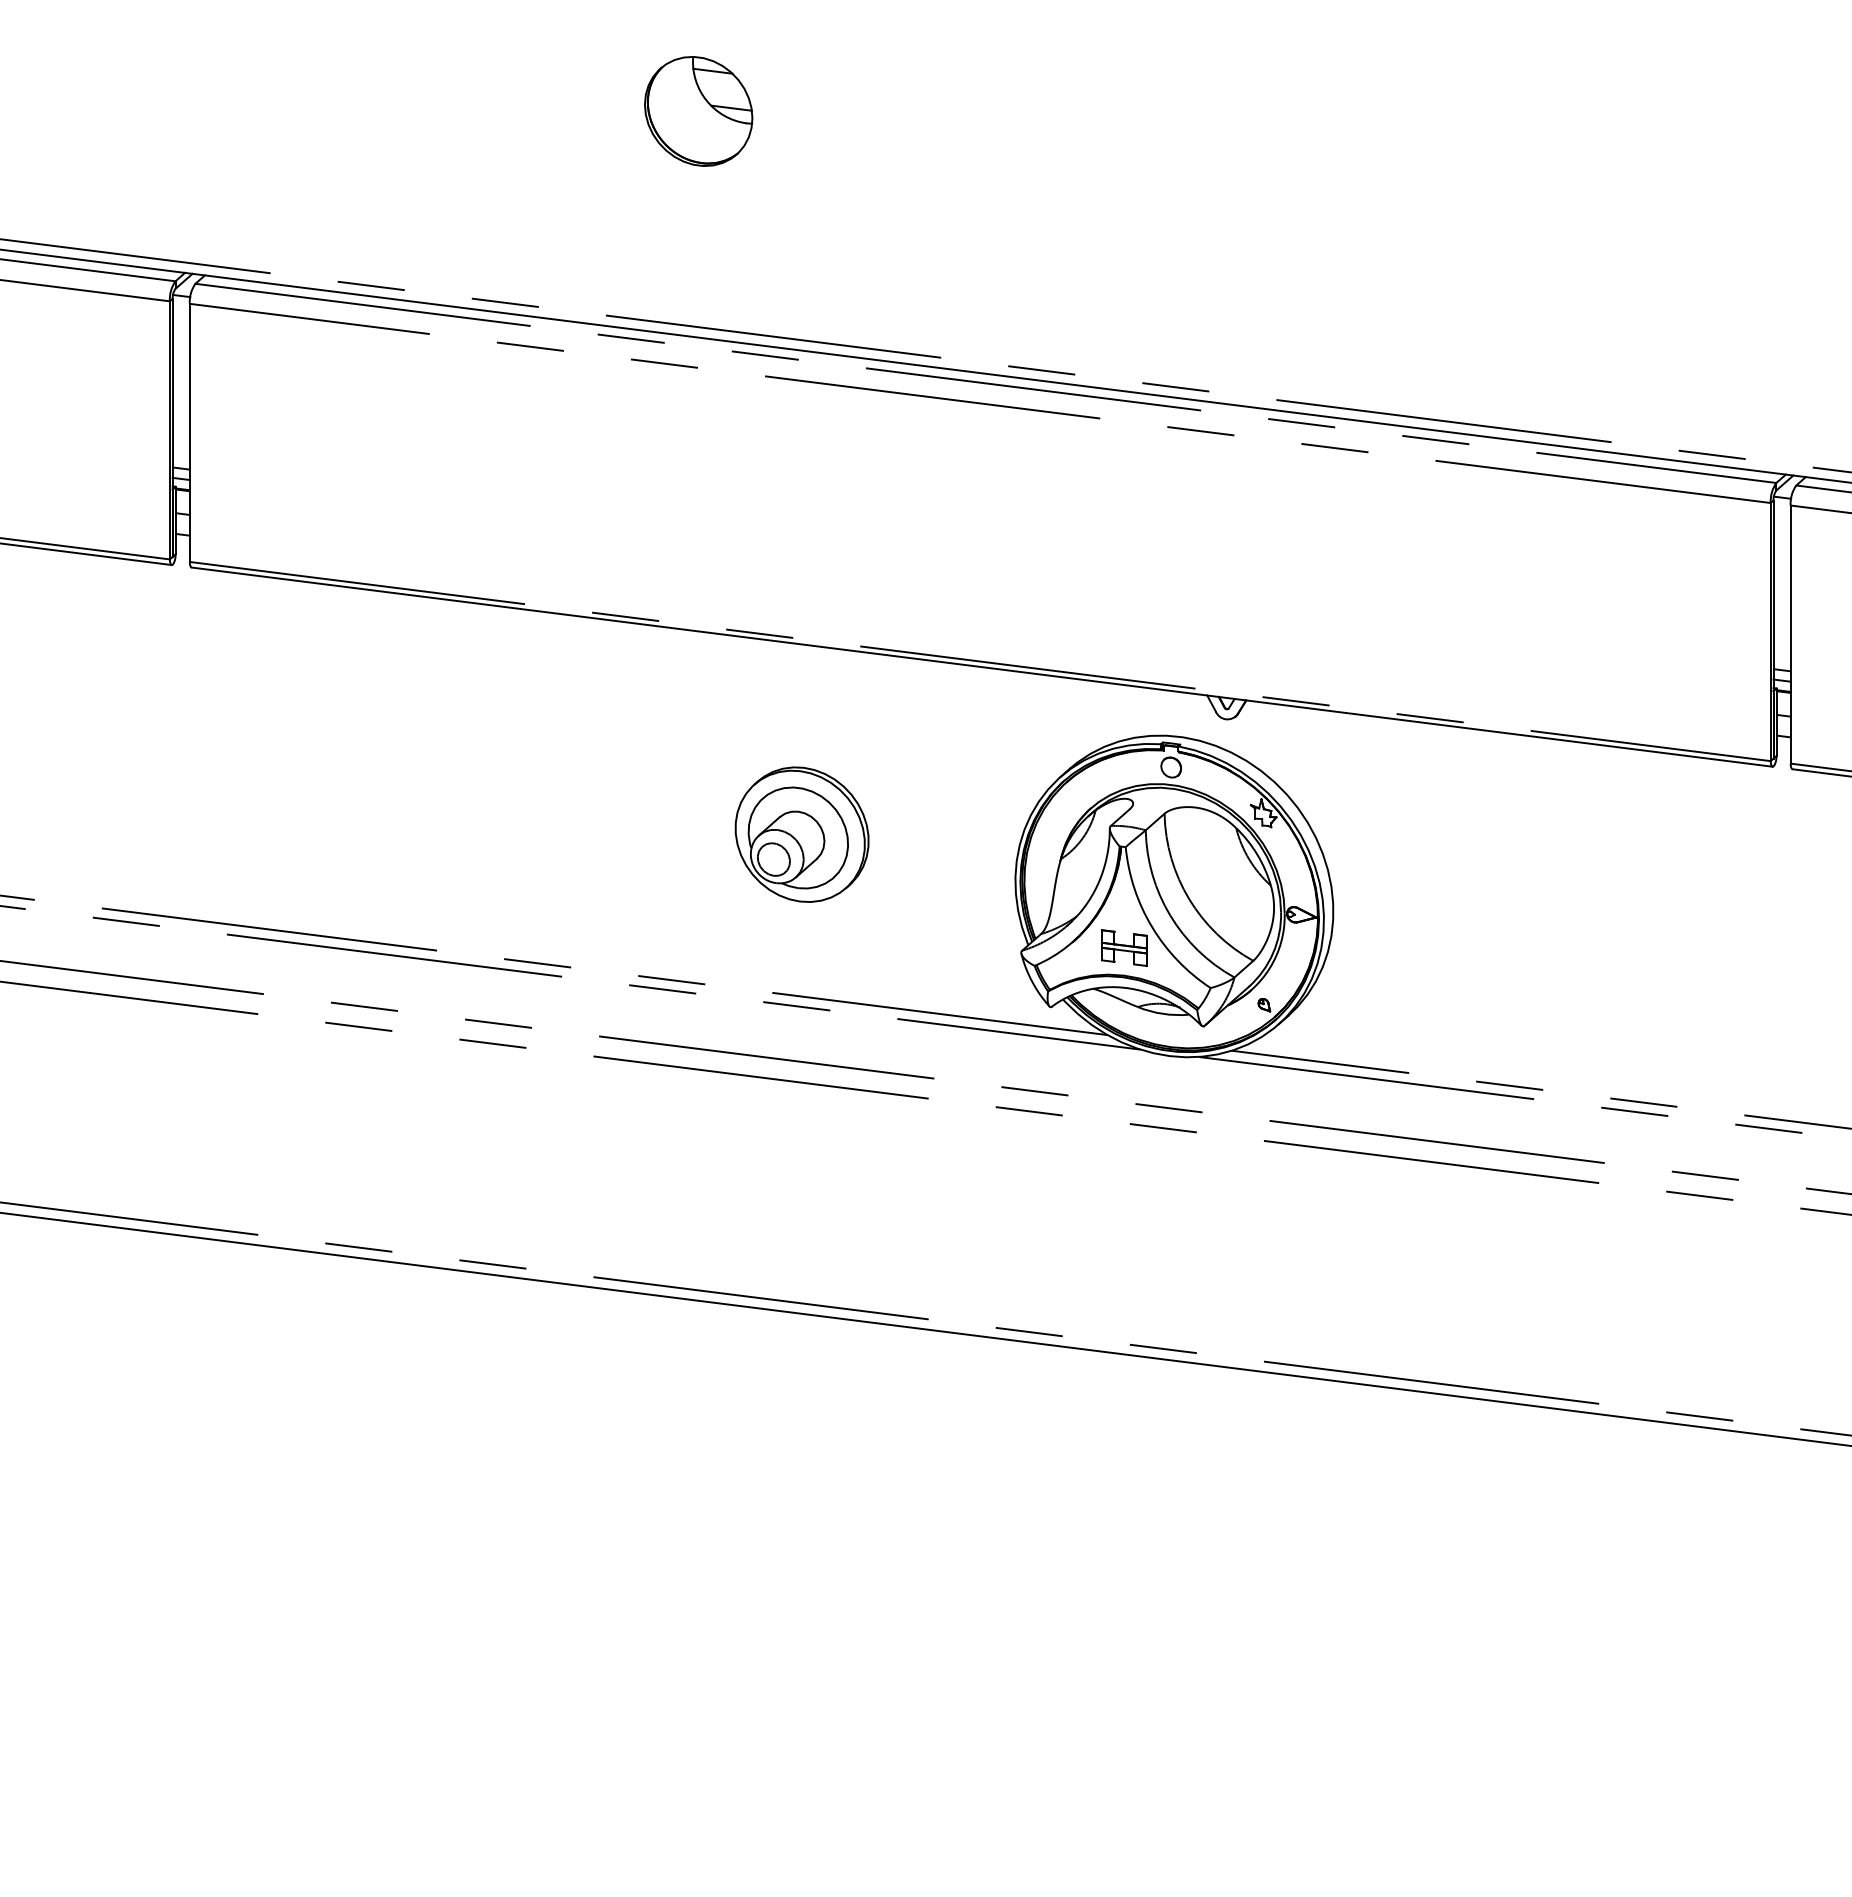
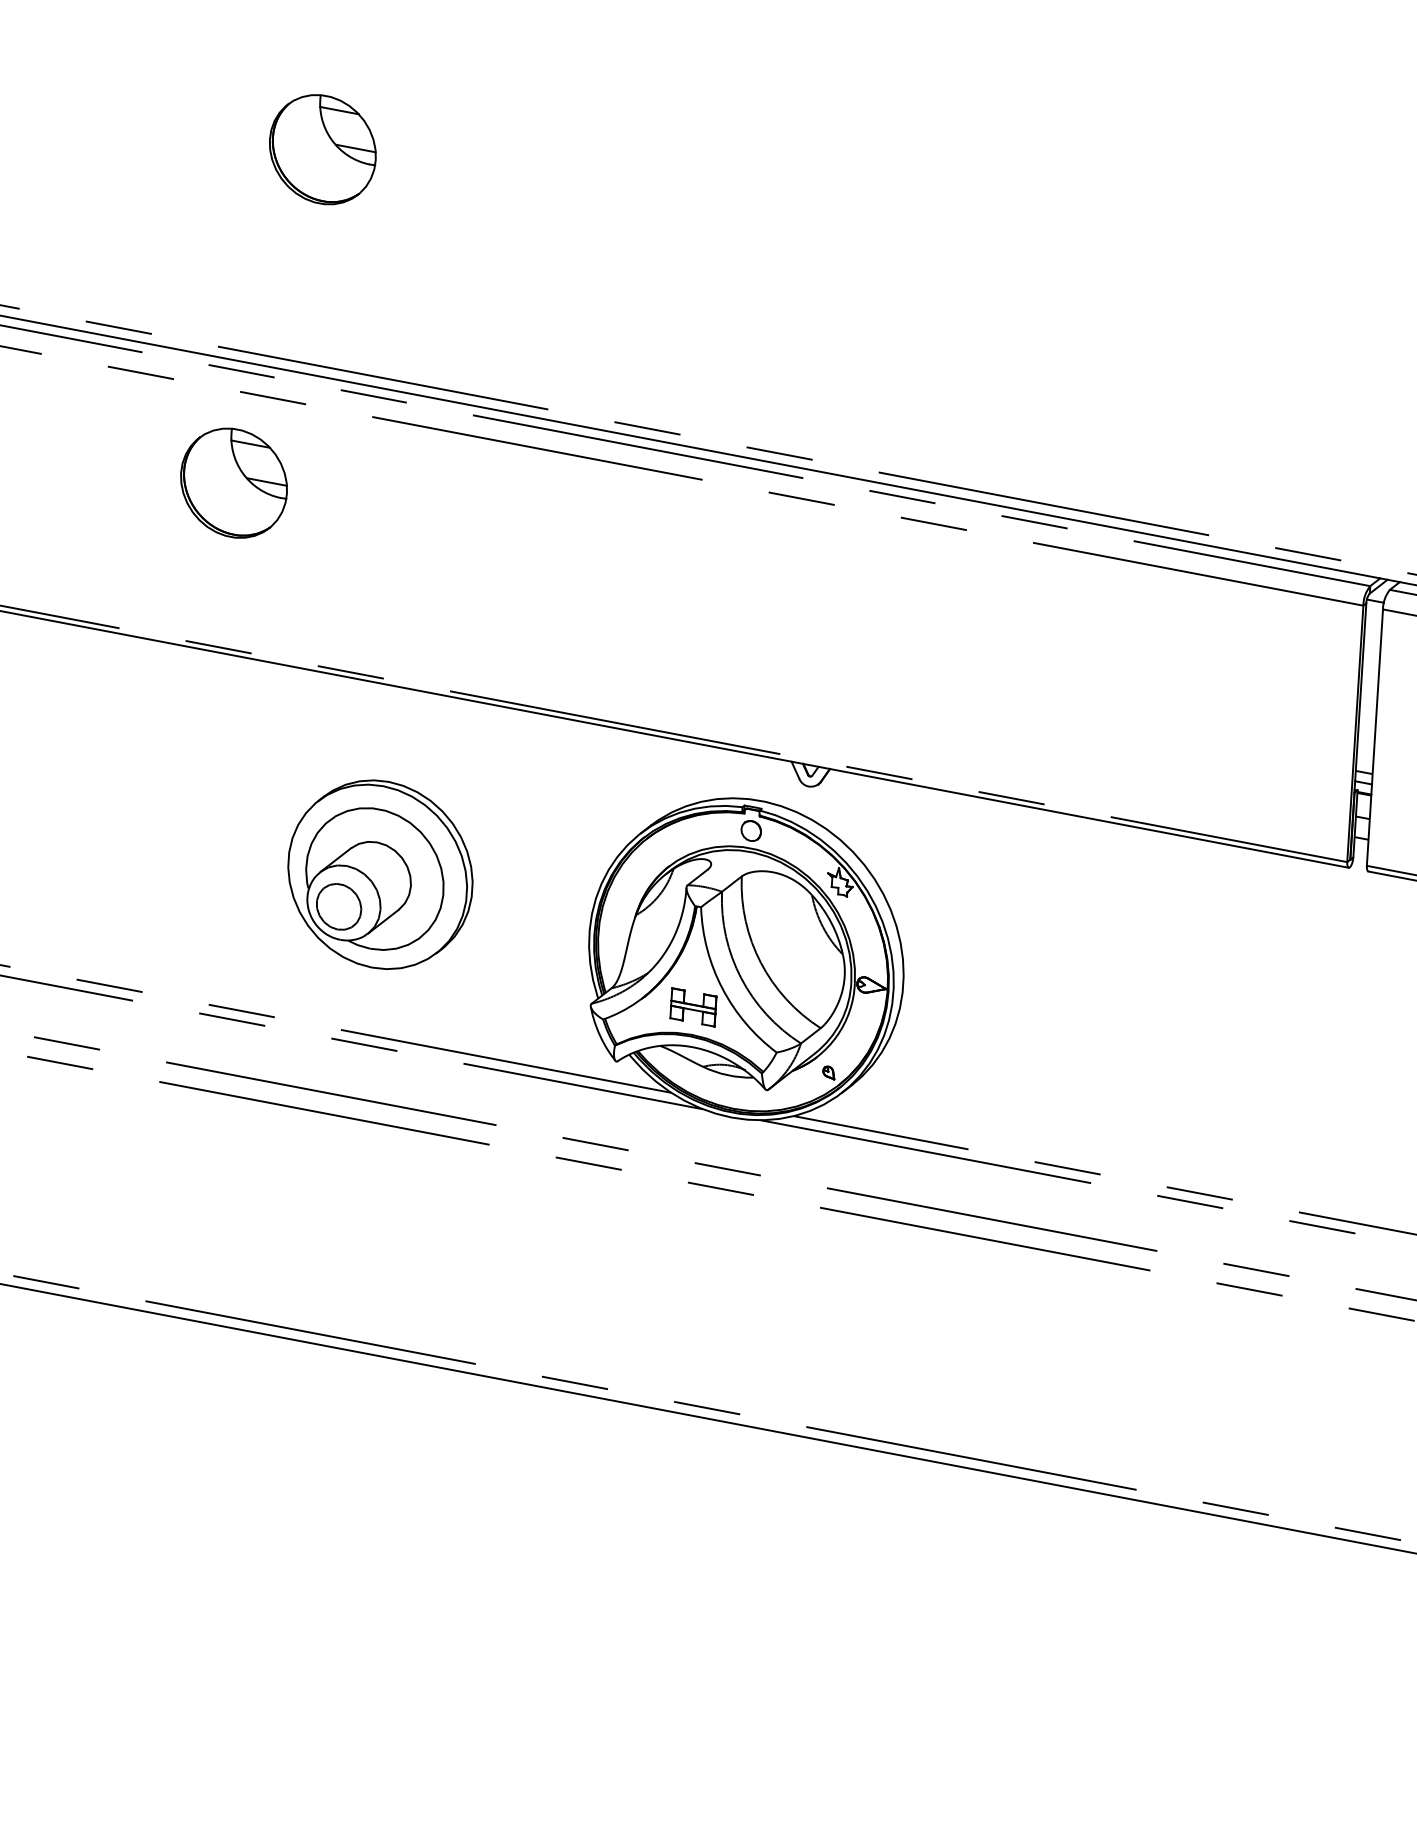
part: (630, 451) -> (233, 483), added
part: (801, 834) -> (379, 874), size x1.4

